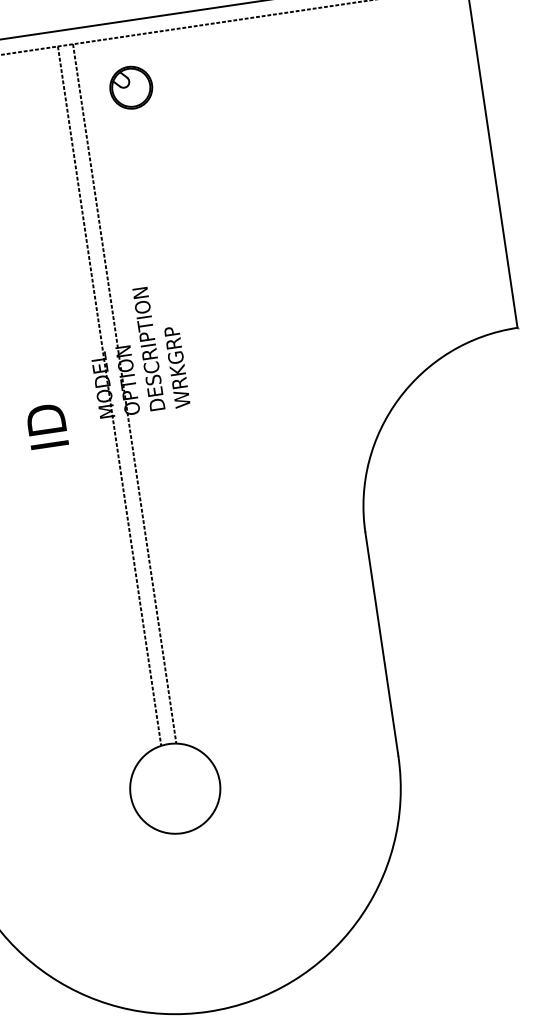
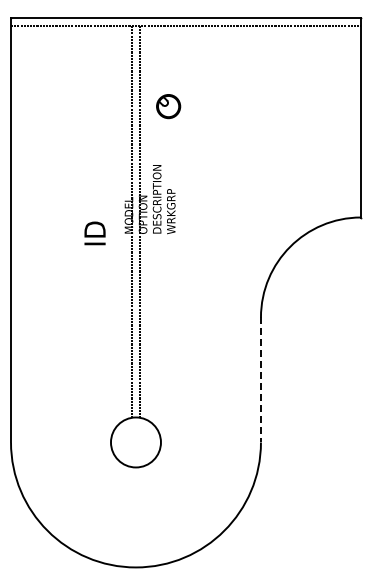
part: (131, 87) -> (168, 106), moved
line: (381, 645) -> (260, 380), solid -> dashed

